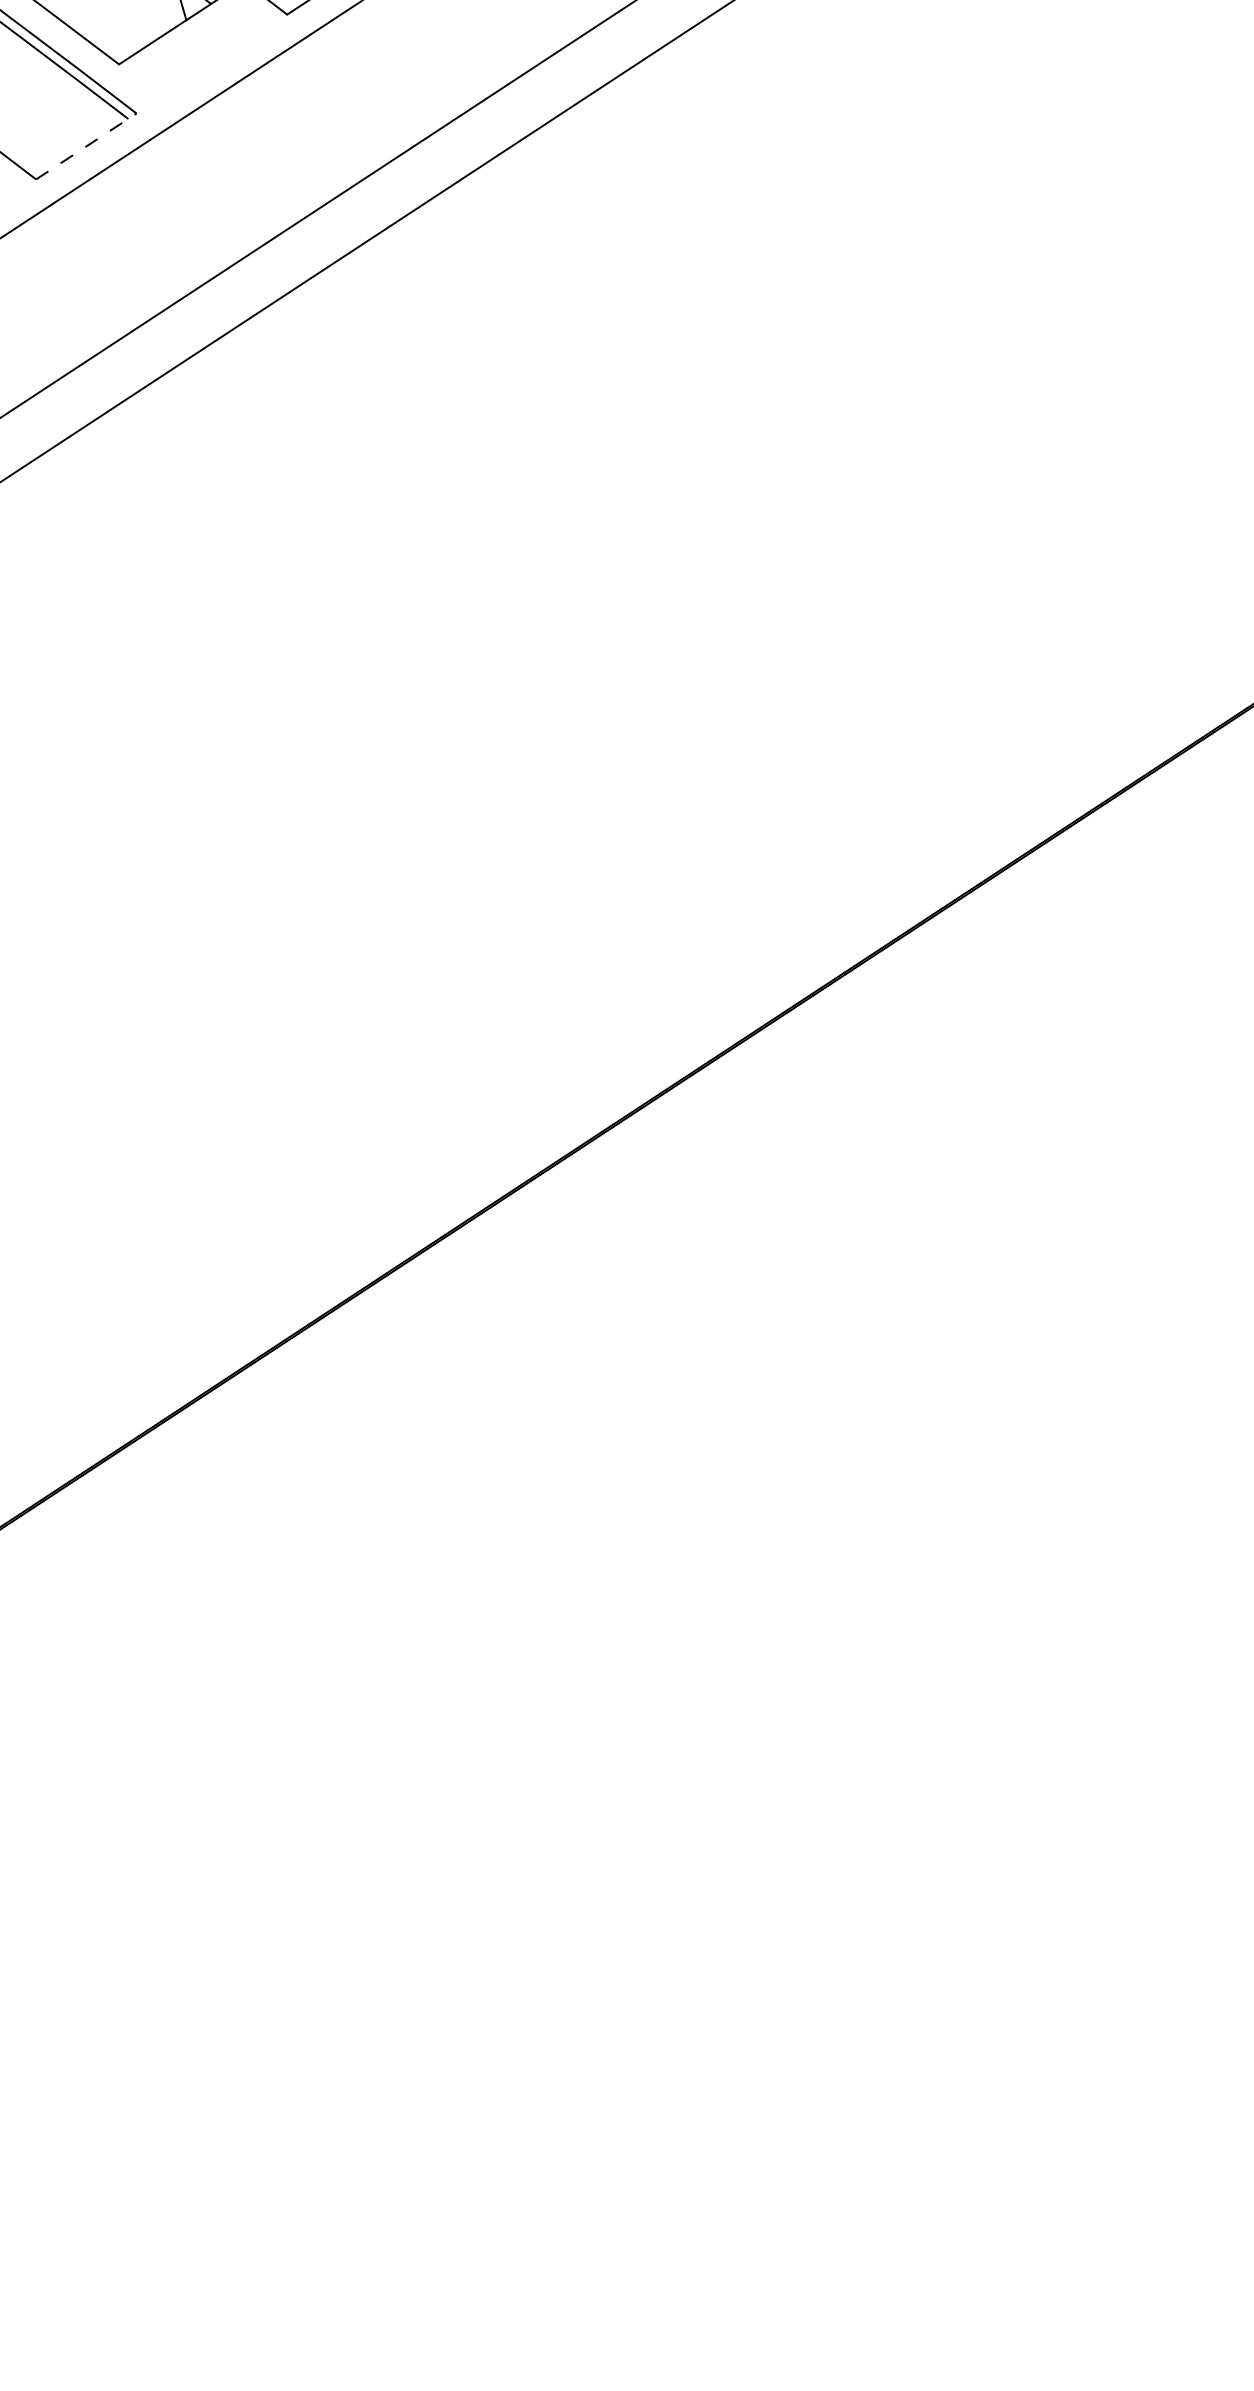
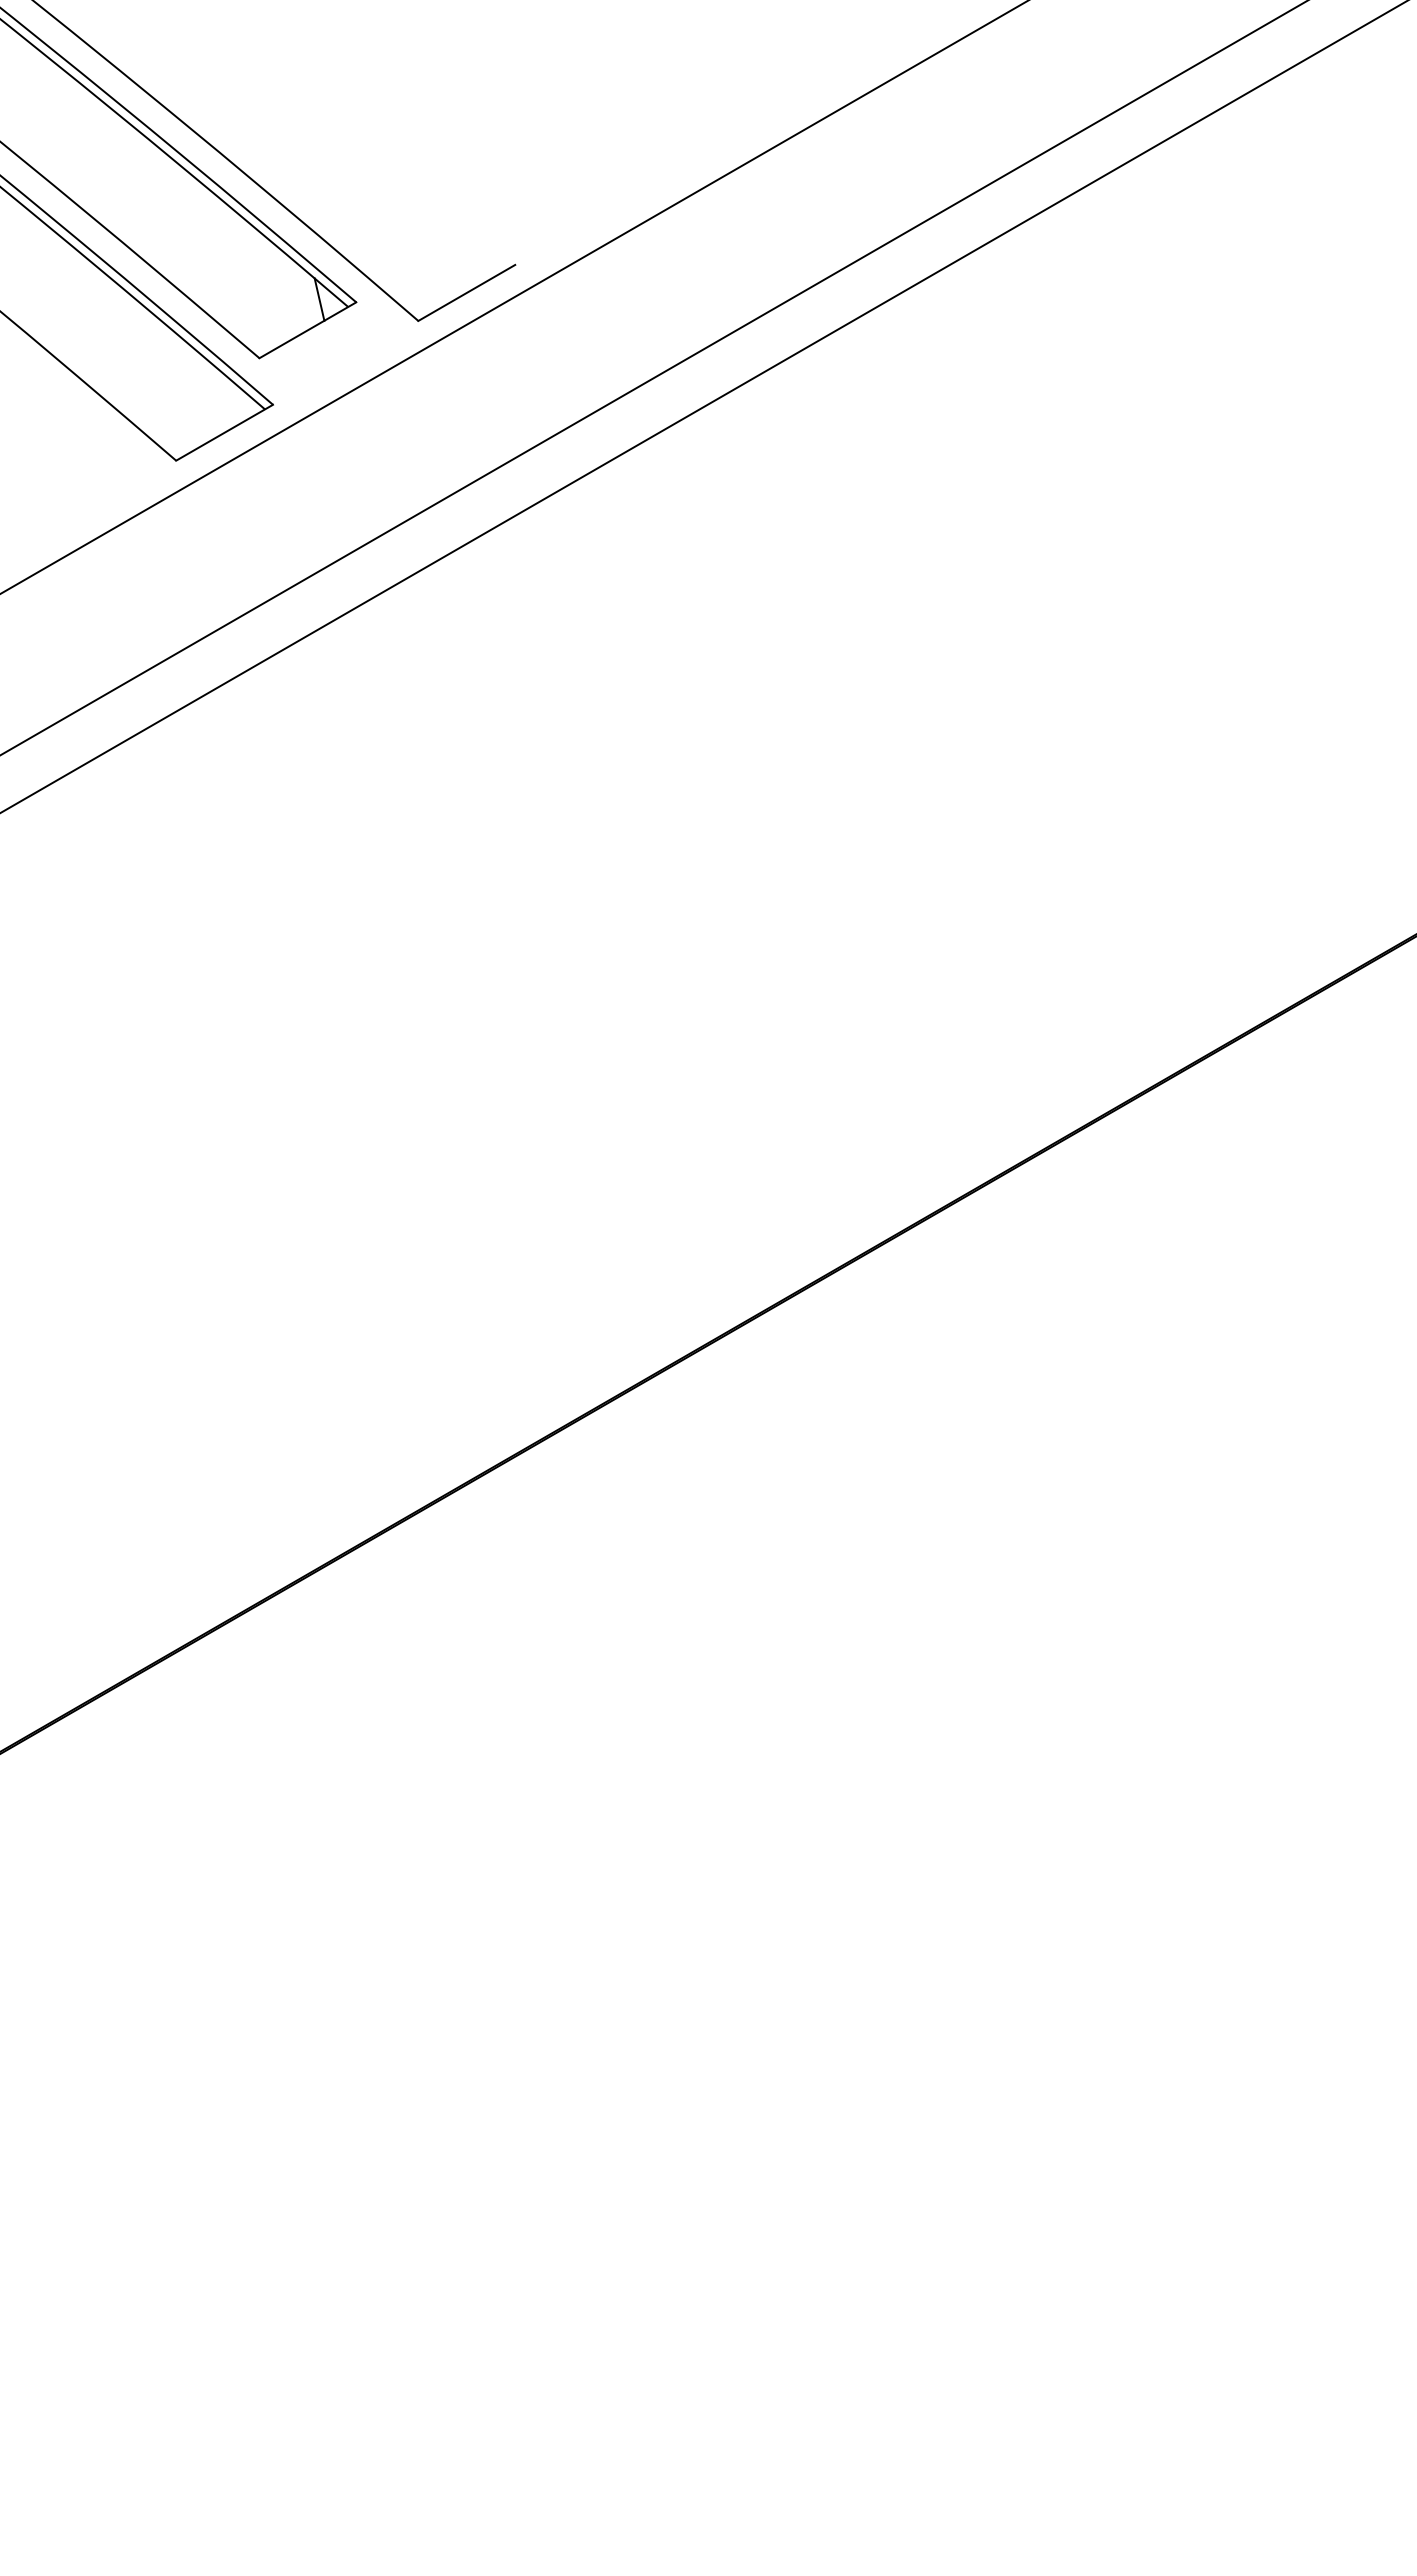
line: (86, 146) -> (224, 432), dashed -> solid

